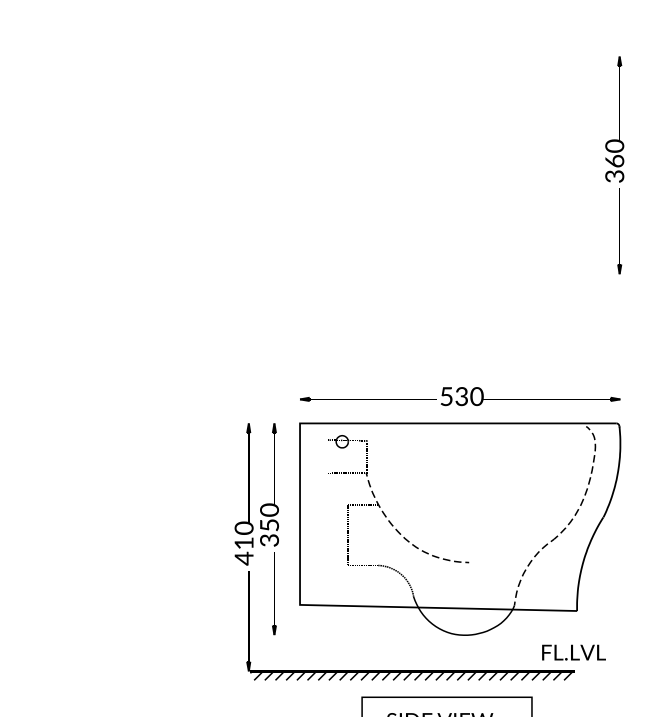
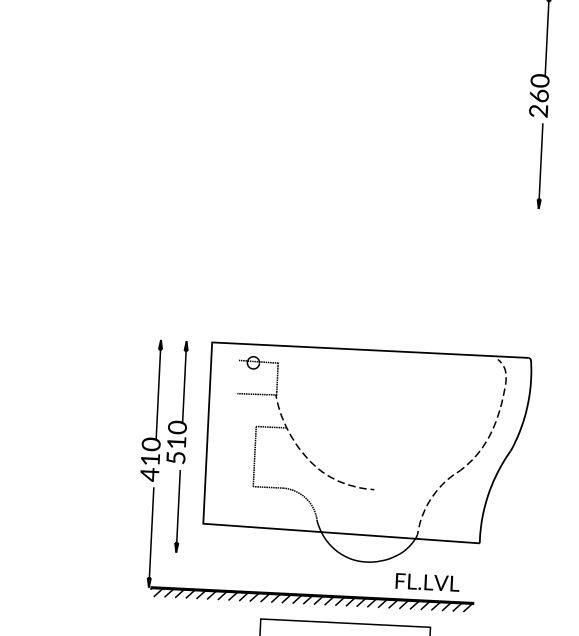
text: (617, 176) -> (541, 111), 360 -> 260
part: (460, 396) -> (373, 323), removed
text: (269, 532) -> (176, 449), 350 -> 510
text: (573, 652) -> (427, 582), moved

